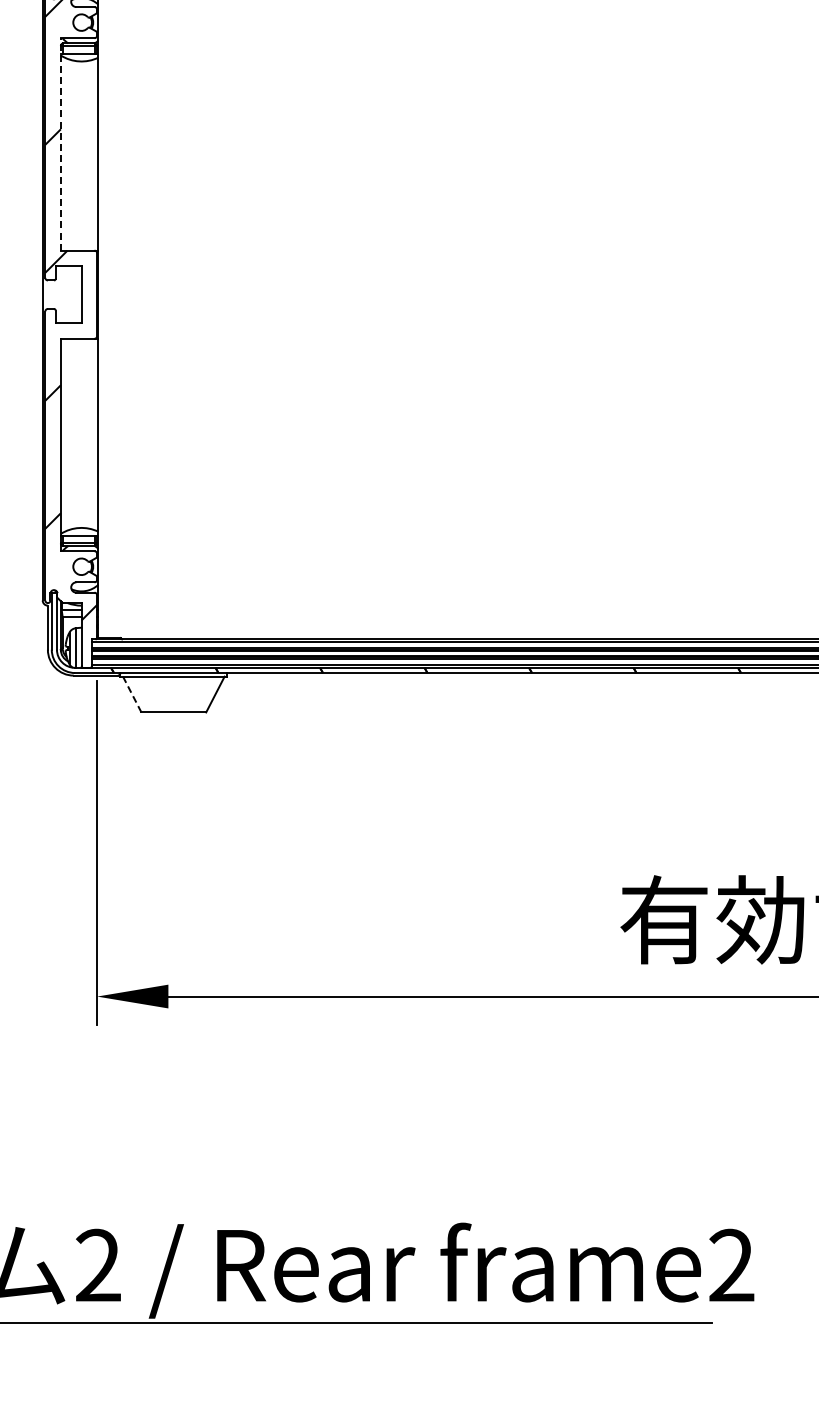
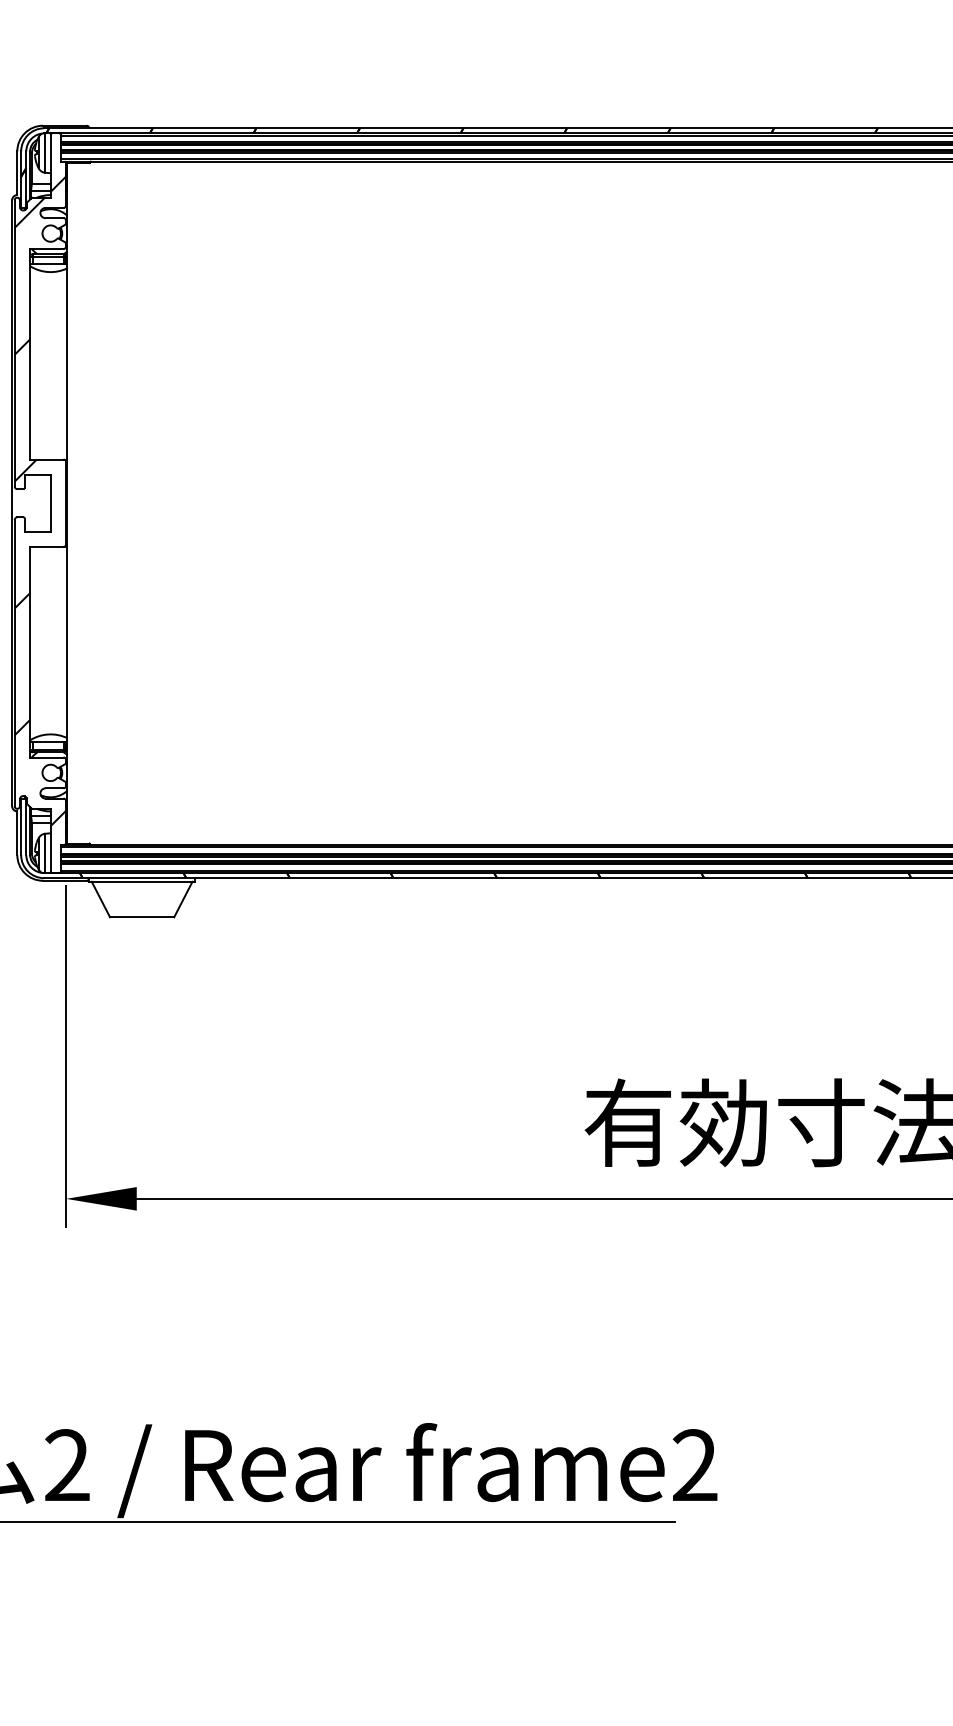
line: (61, 143) -> (30, 353), dashed -> solid
line: (131, 694) -> (100, 899), dashed -> solid

